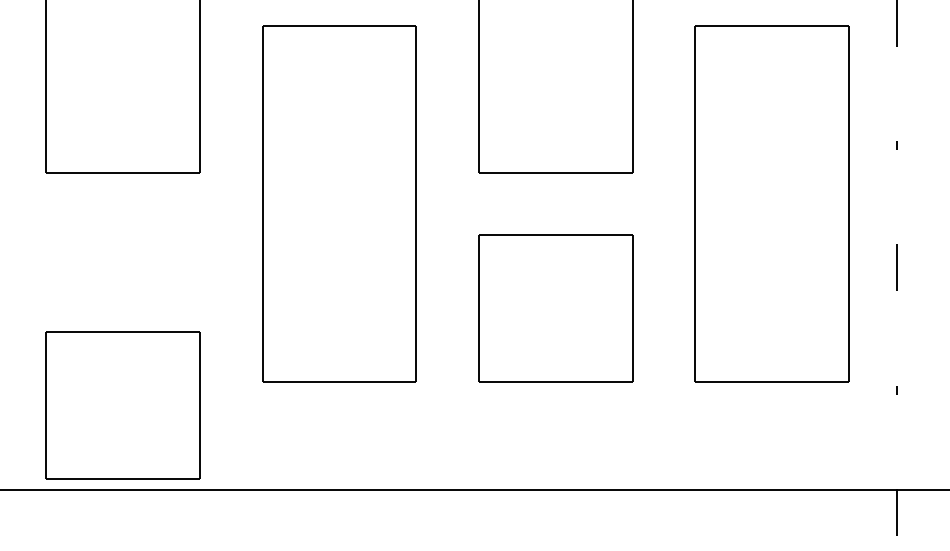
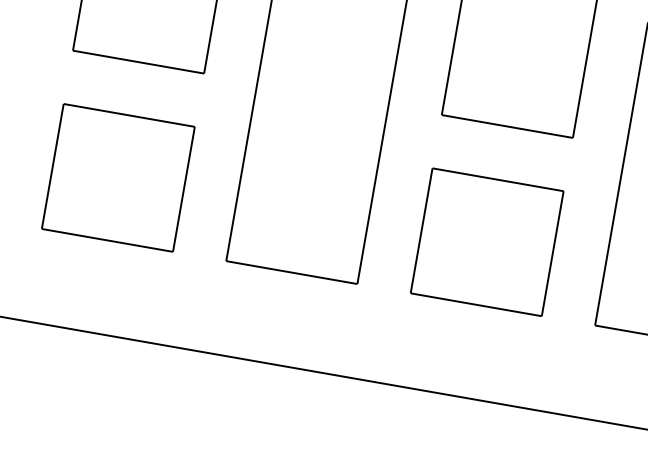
part: (122, 405) -> (117, 177), moved

